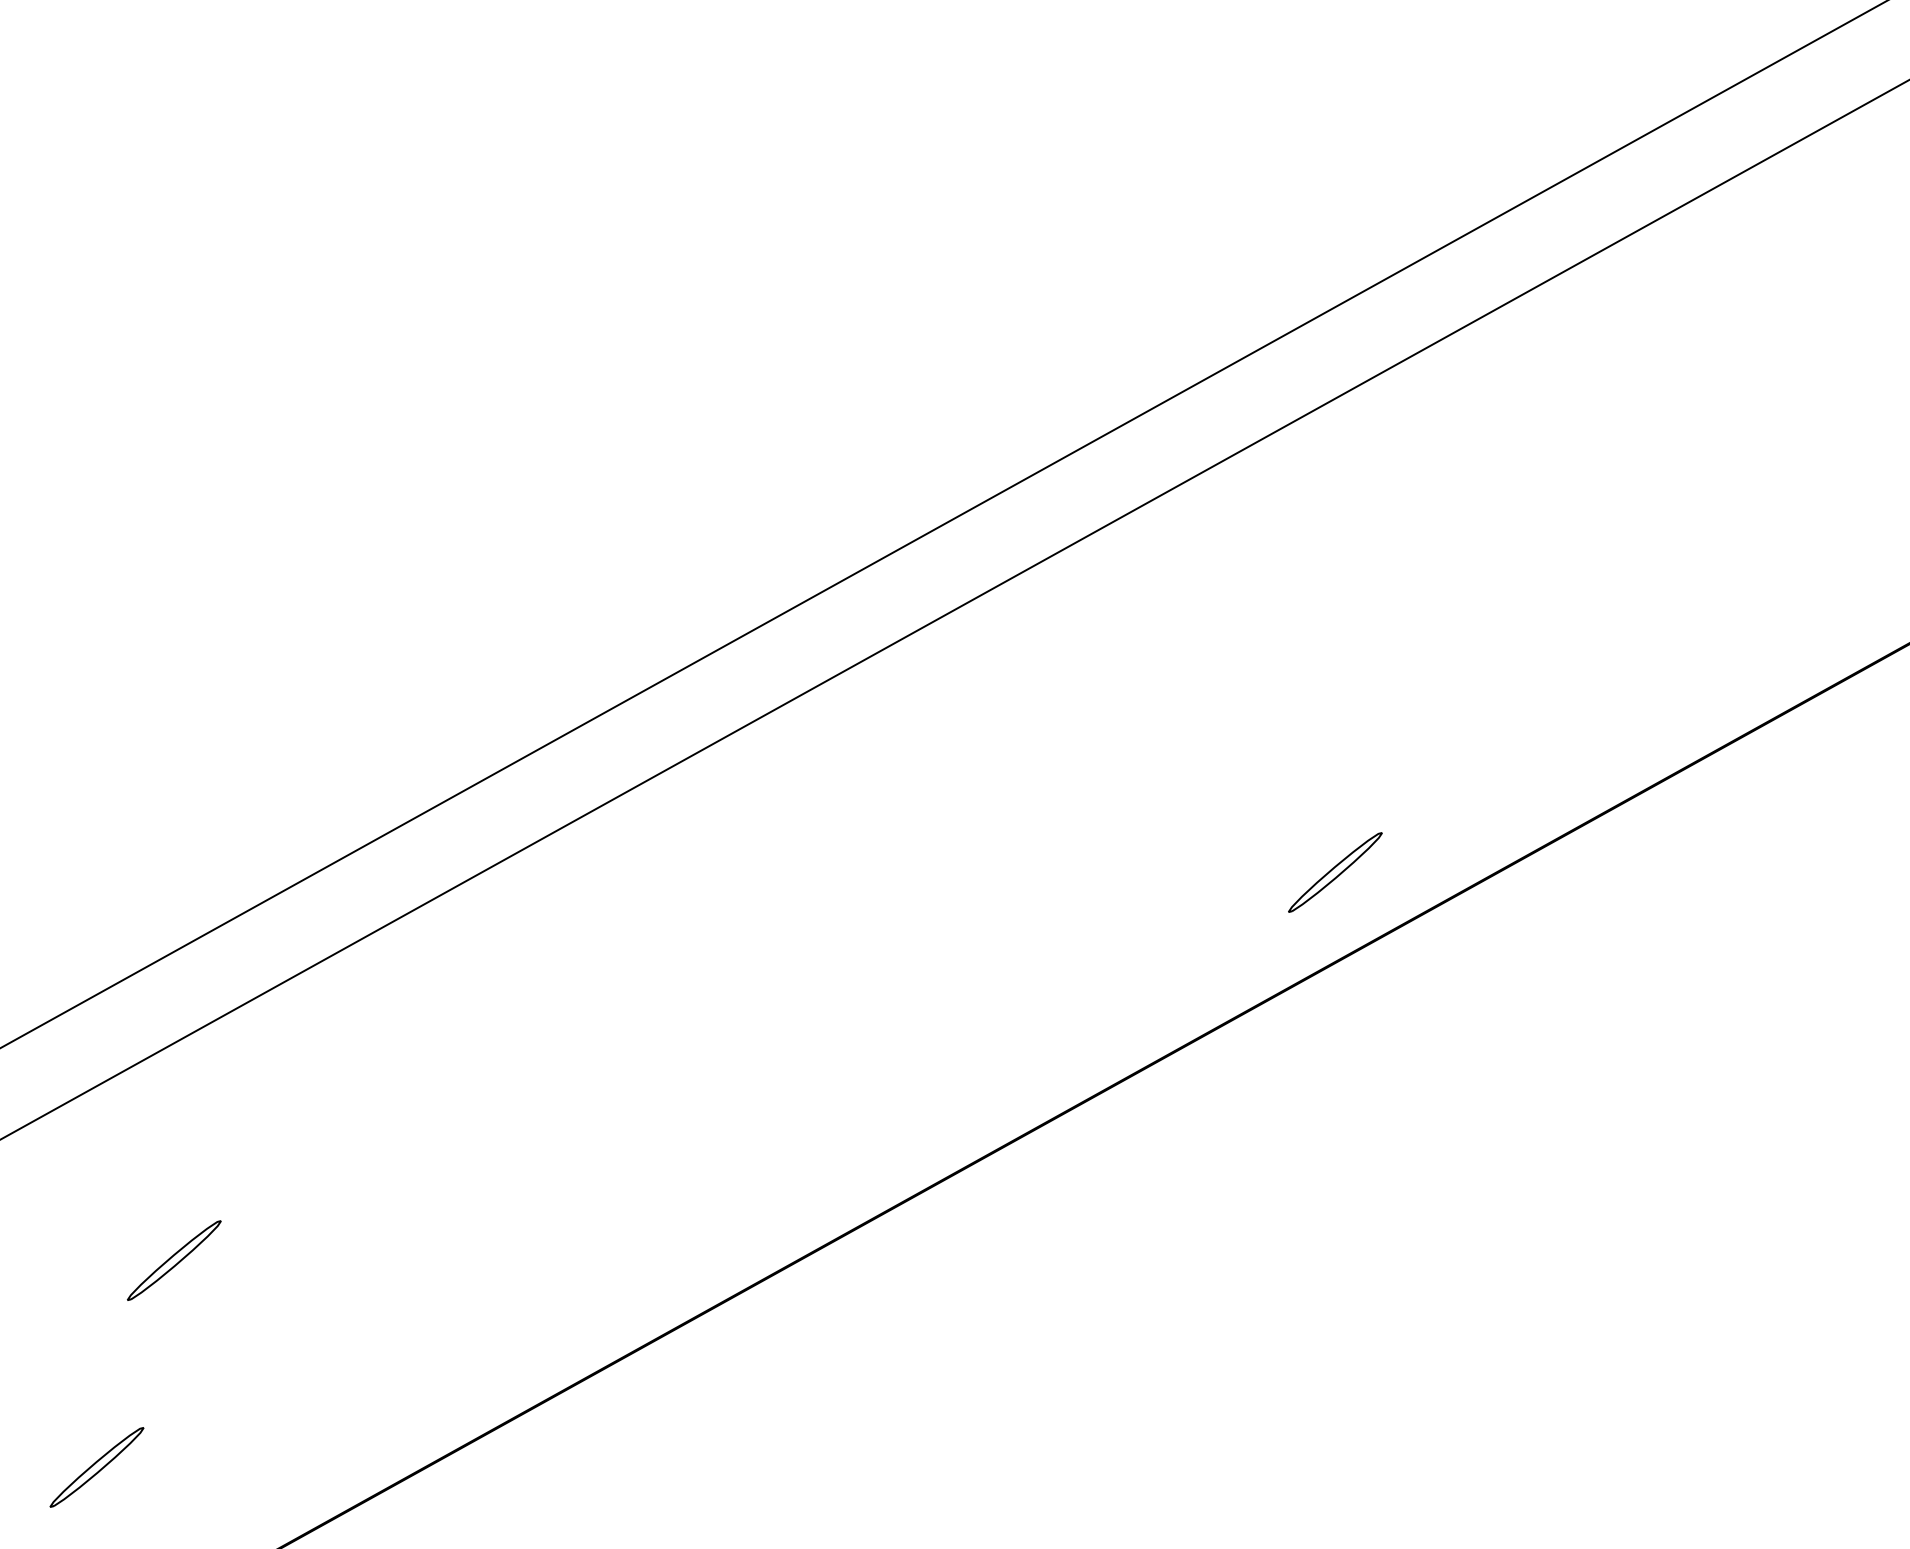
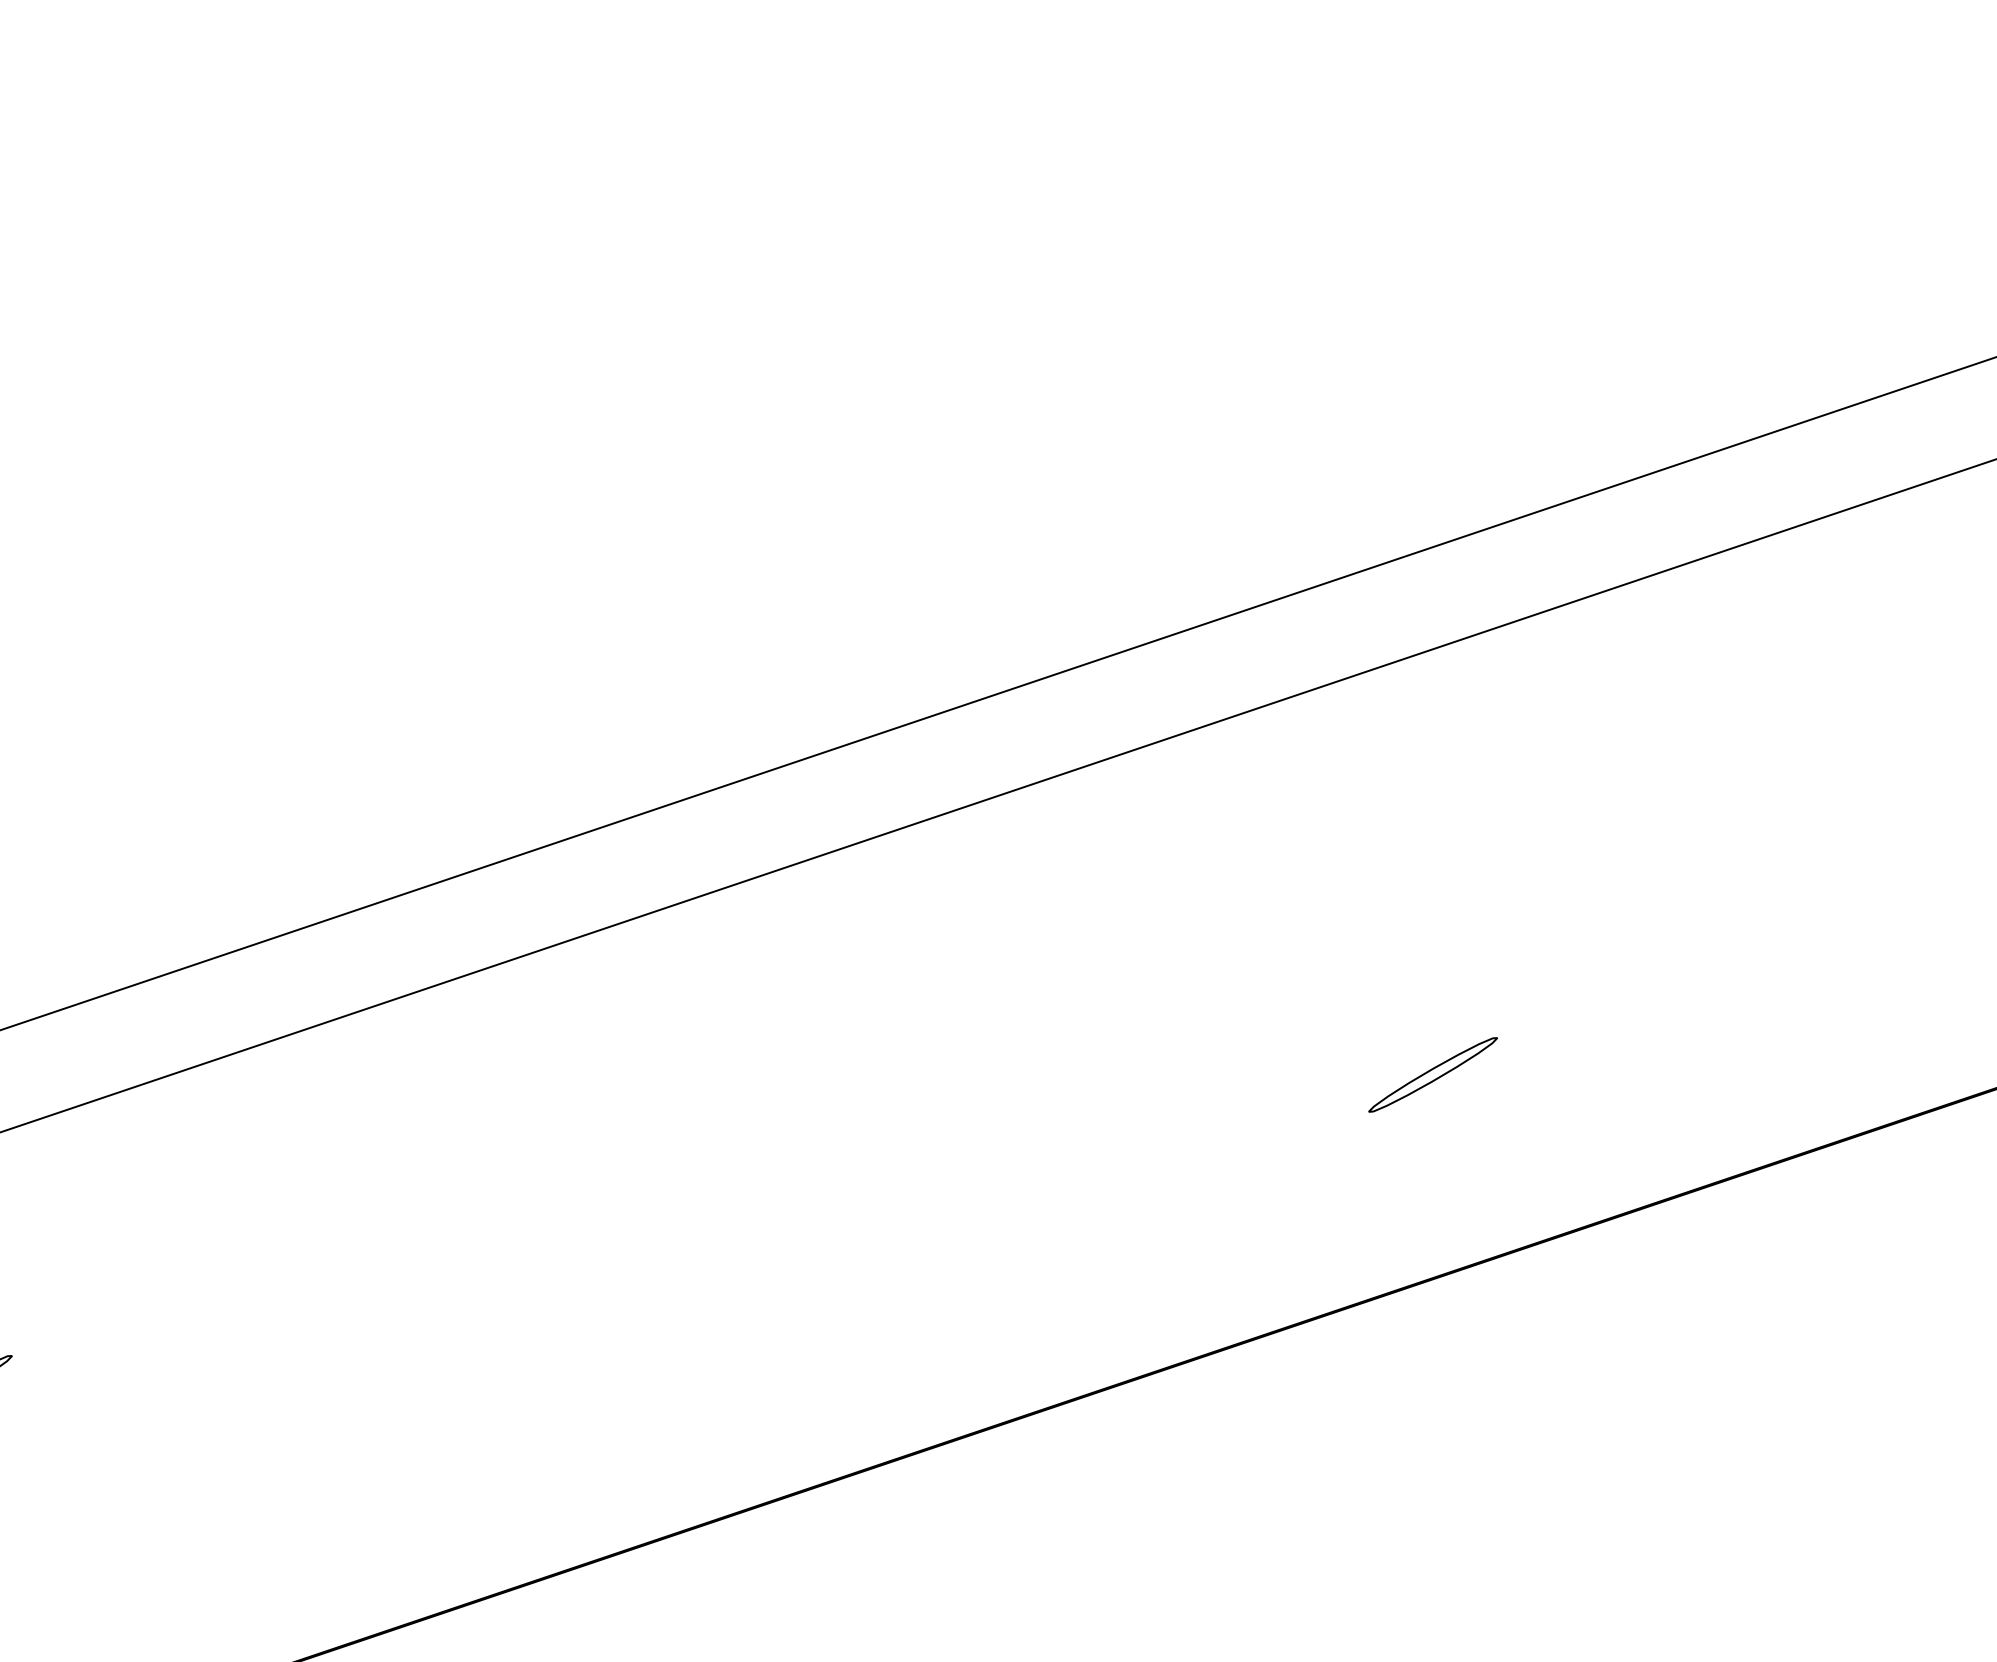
part: (1335, 872) -> (1433, 1074), moved

